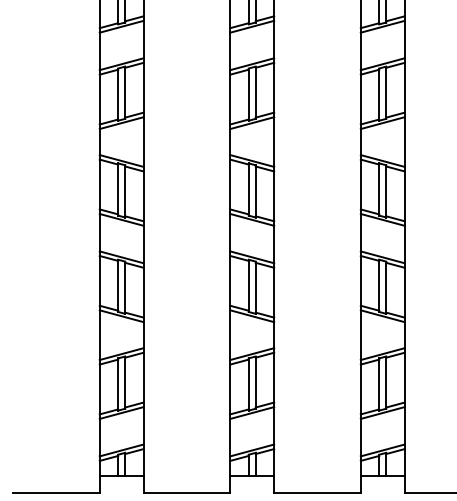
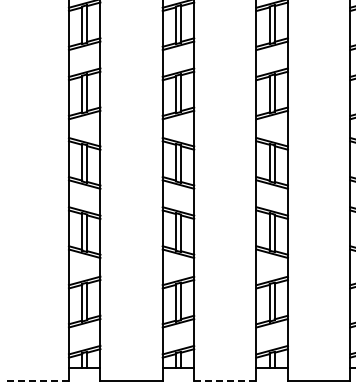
line: (56, 492) -> (37, 380), solid -> dashed
line: (316, 492) -> (224, 380), solid -> dashed

